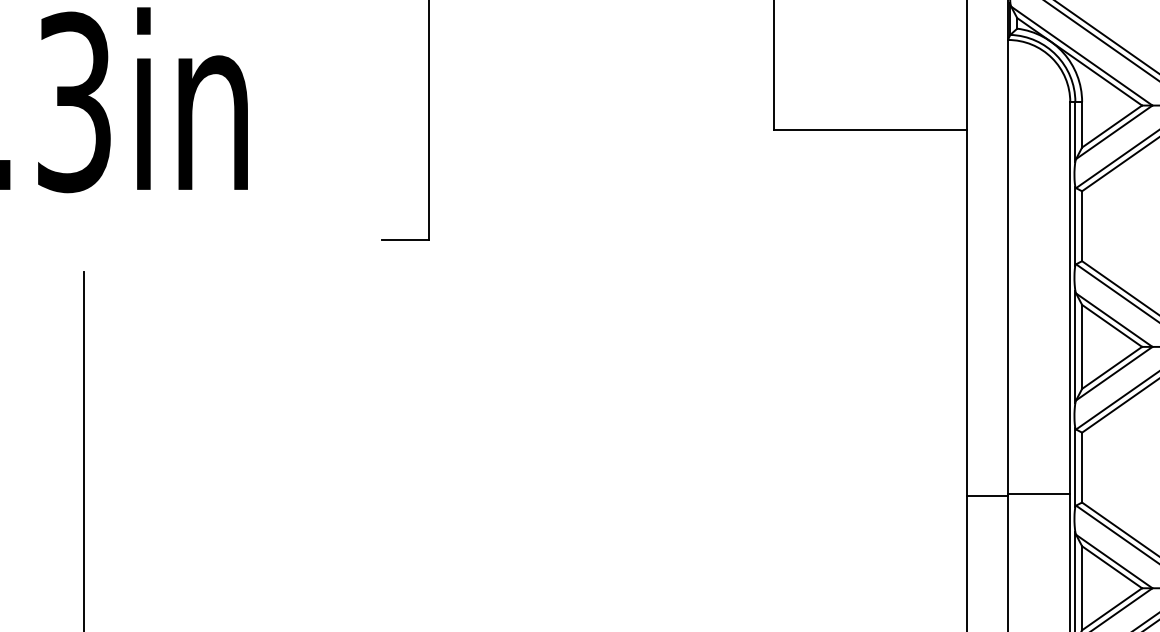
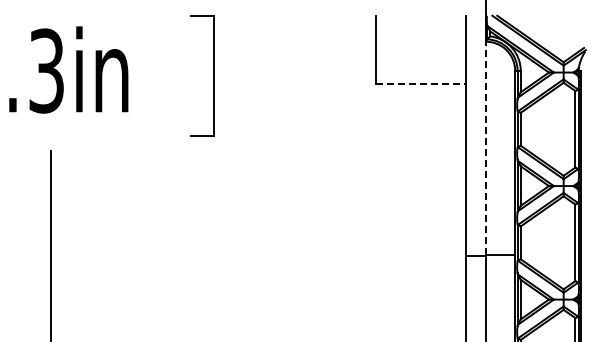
line: (871, 128) -> (421, 83), solid -> dashed
line: (1007, 267) -> (485, 148), solid -> dashed

